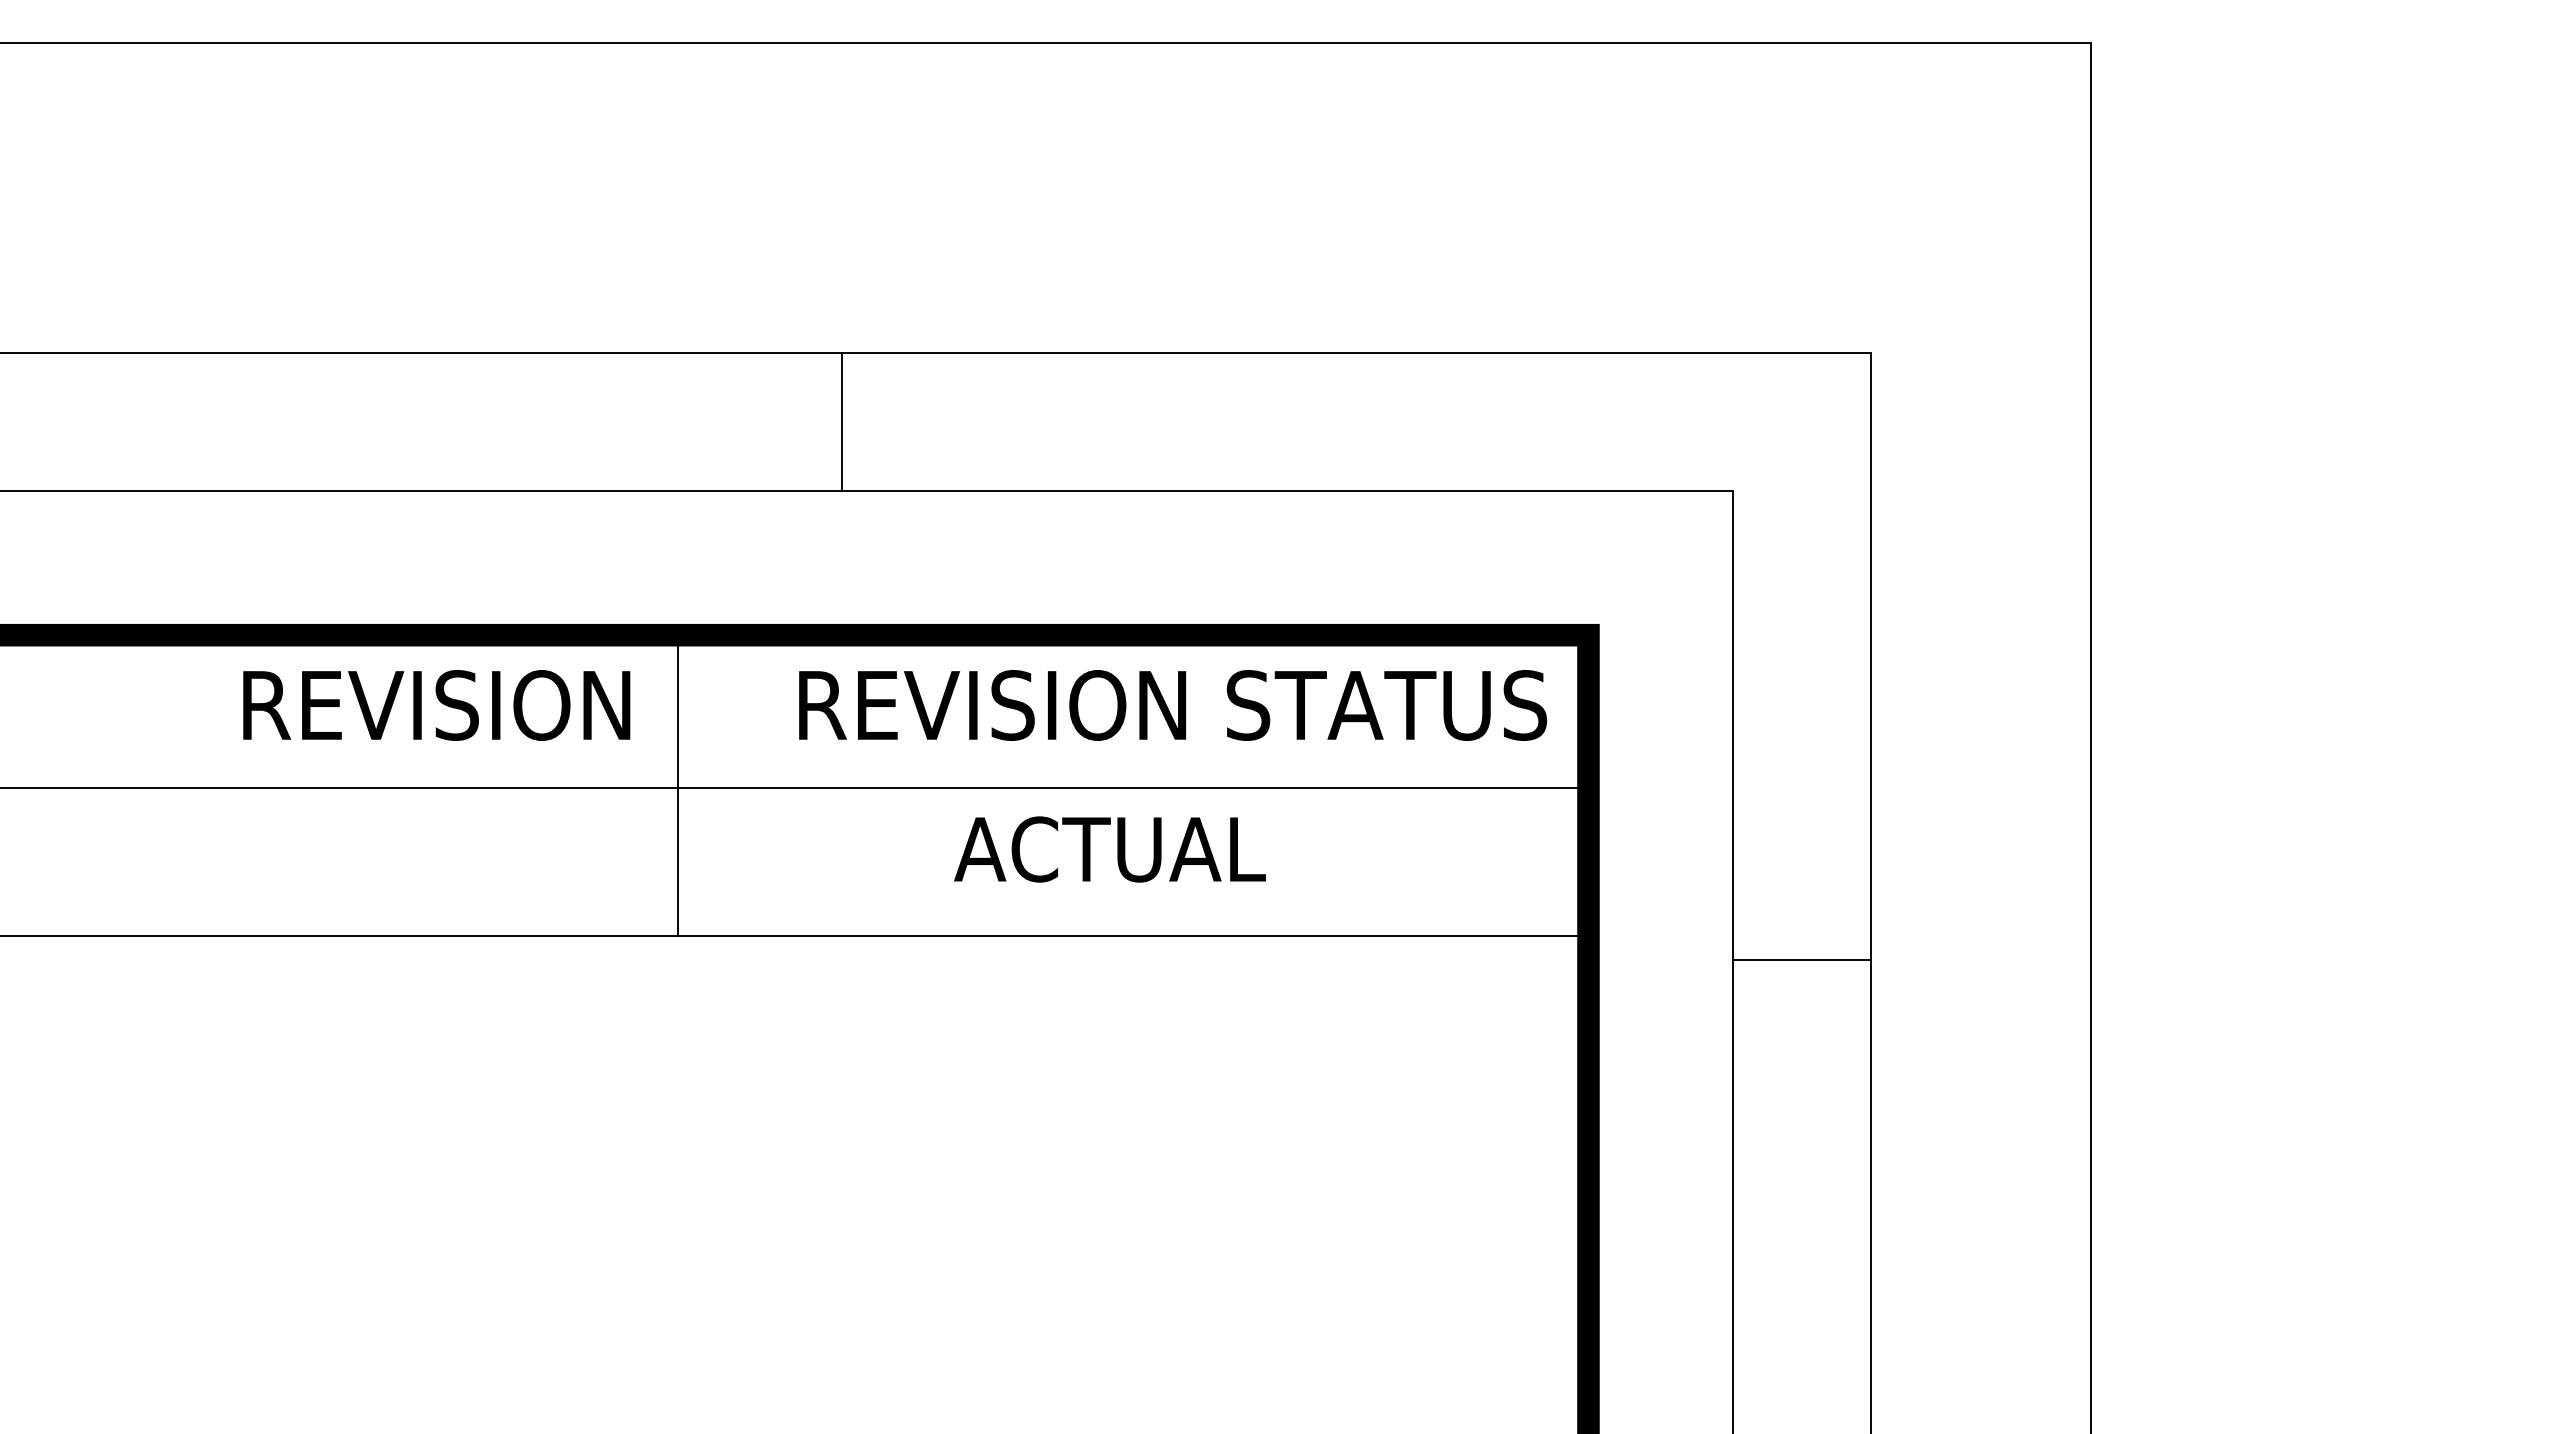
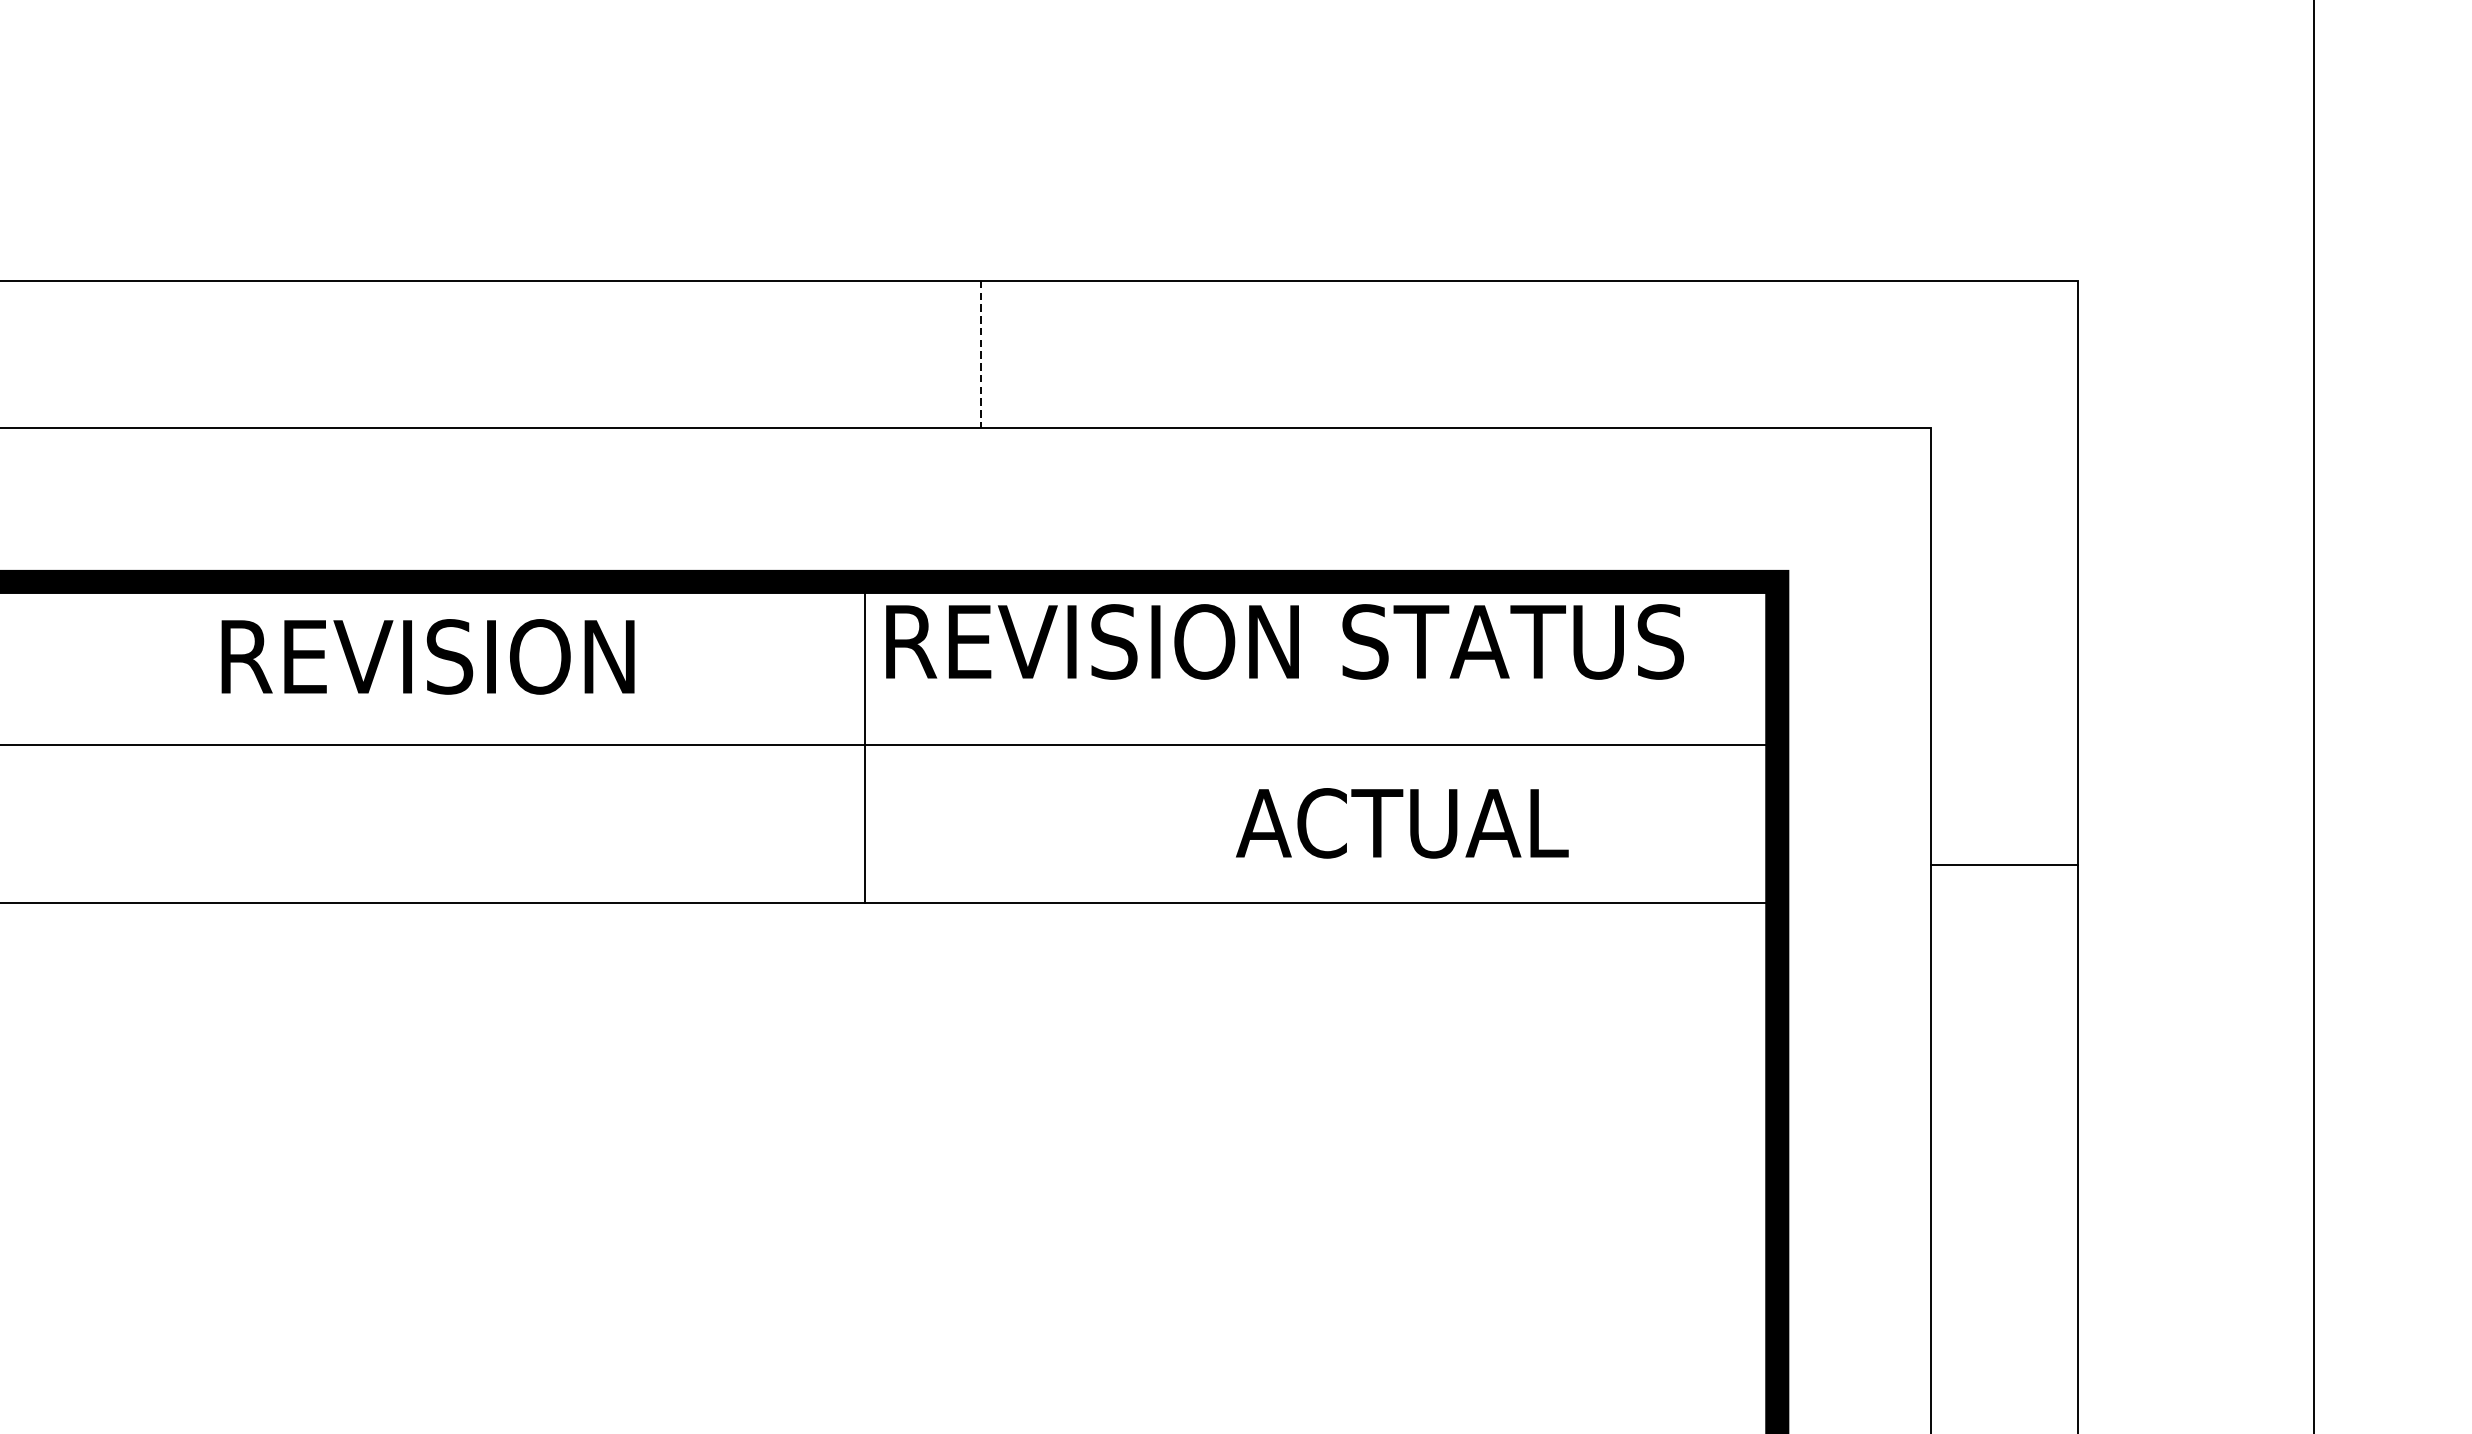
line: (841, 421) -> (980, 353), solid -> dashed
text: (436, 705) -> (427, 656), moved
text: (1172, 705) -> (1284, 641), moved
line: (677, 785) -> (865, 742), moved
text: (1109, 849) -> (1401, 823), moved
line: (1801, 960) -> (2004, 864), moved

